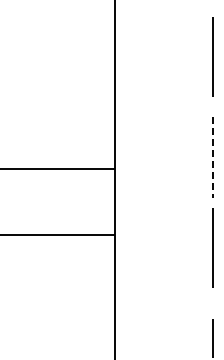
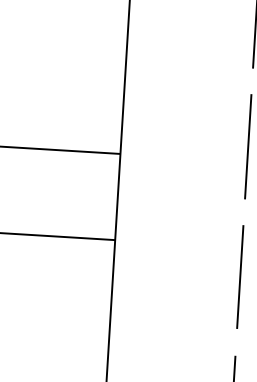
line: (212, 157) -> (247, 146), dashed -> solid
line: (212, 247) -> (239, 276), moved

